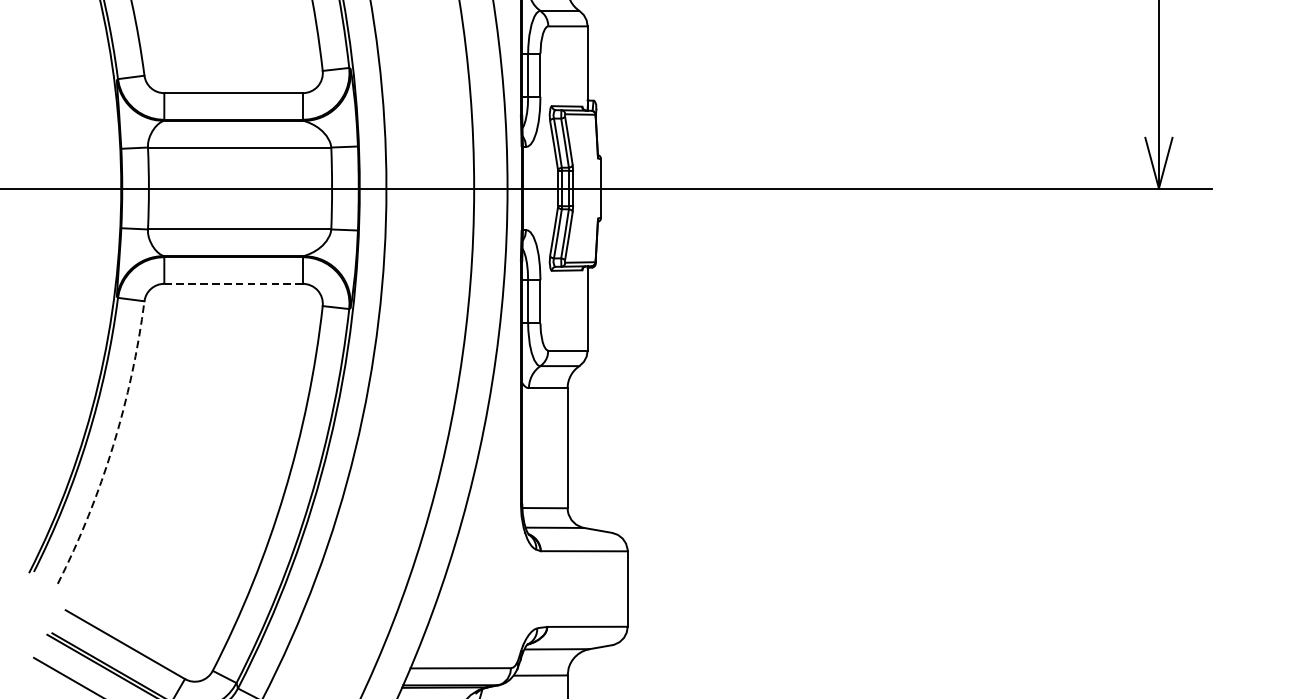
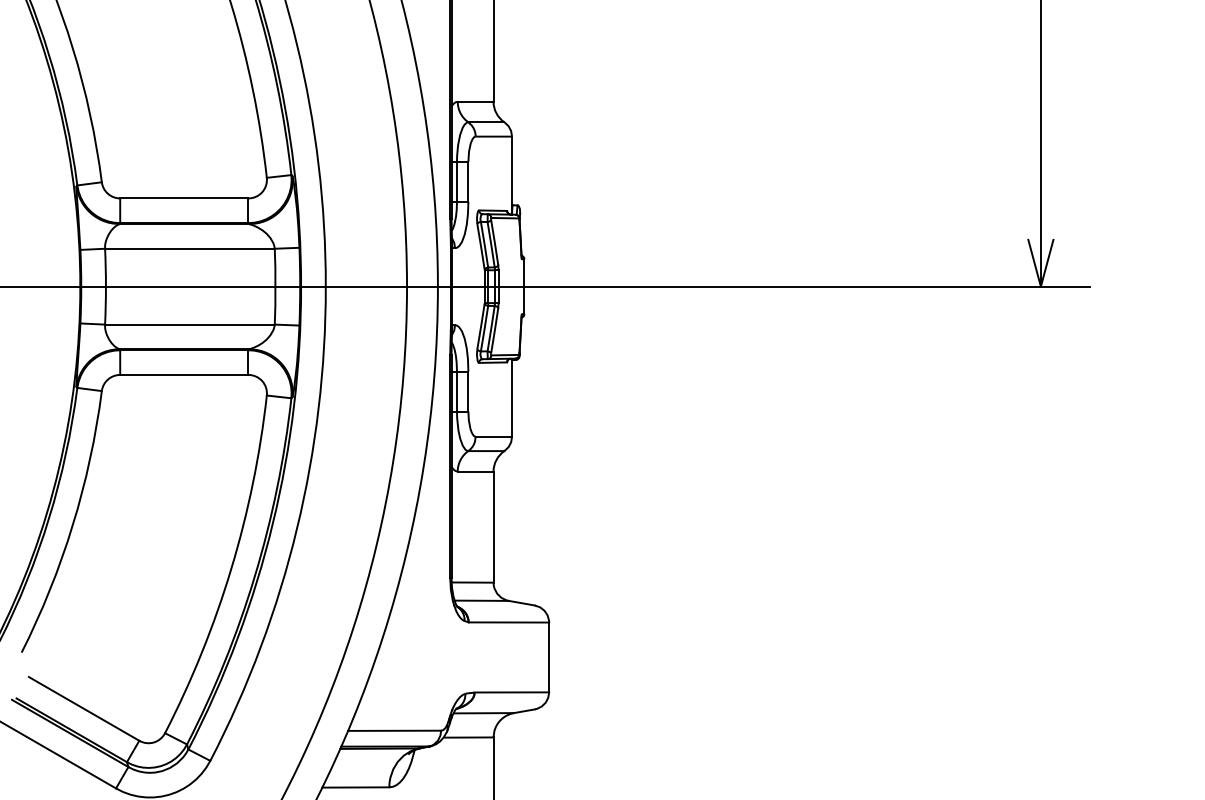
line: (232, 283) -> (183, 374), dashed -> solid
arc: (112, 446) -> (72, 525), dashed -> solid

